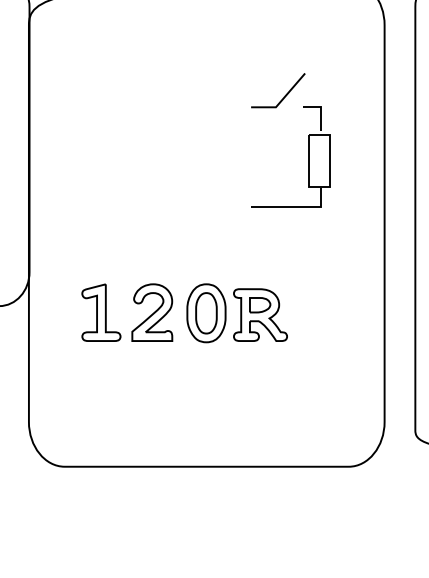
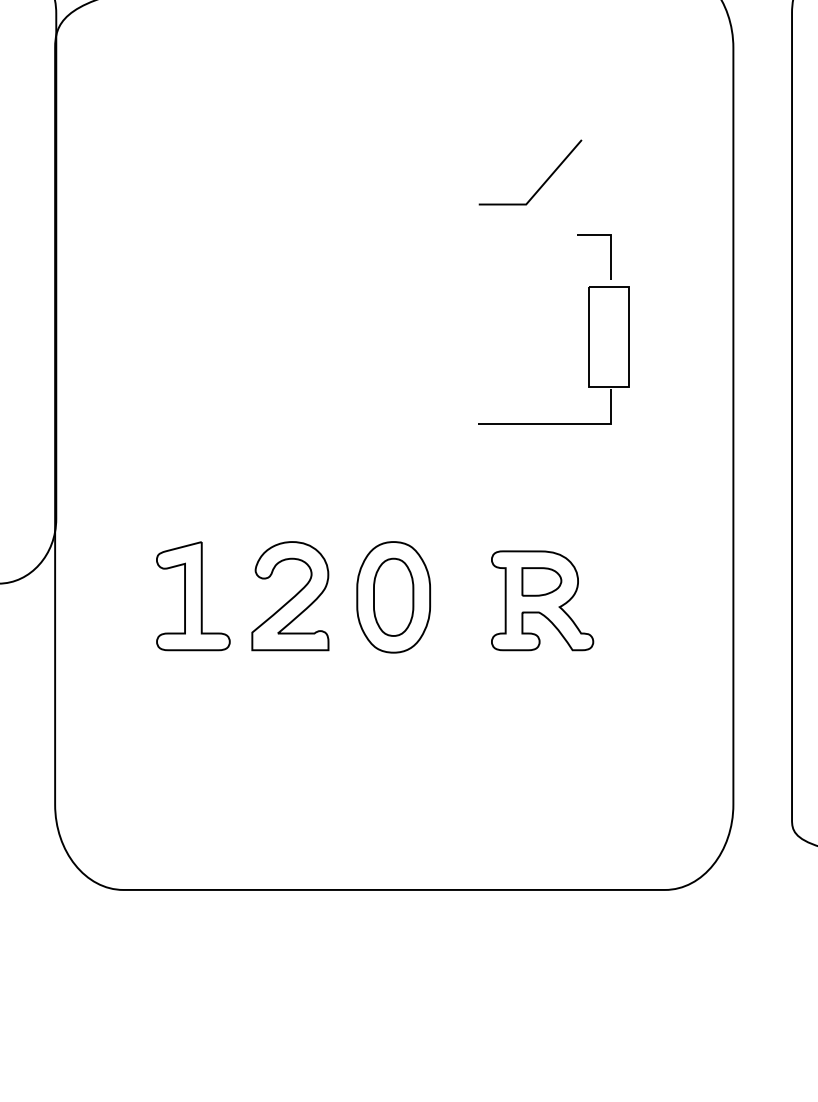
part: (308, 156) -> (588, 328), moved
part: (260, 314) -> (542, 599), moved

